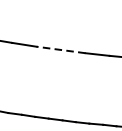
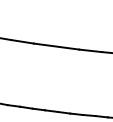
line: (61, 49) -> (56, 46), dashed -> solid

